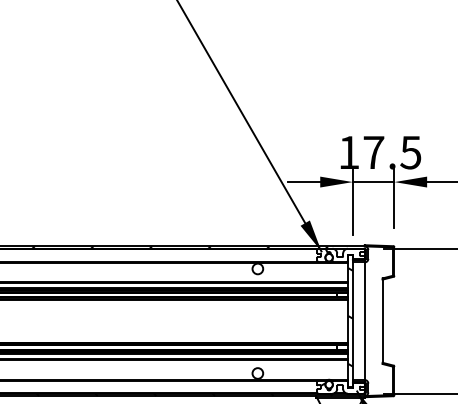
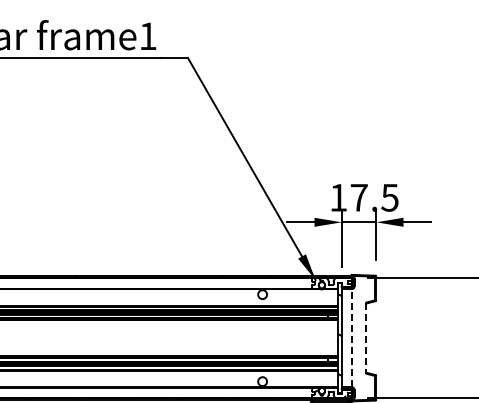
line: (364, 321) -> (351, 338), solid -> dashed
line: (382, 321) -> (366, 338), solid -> dashed

